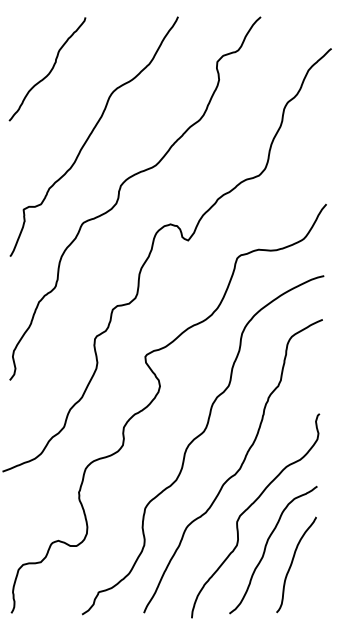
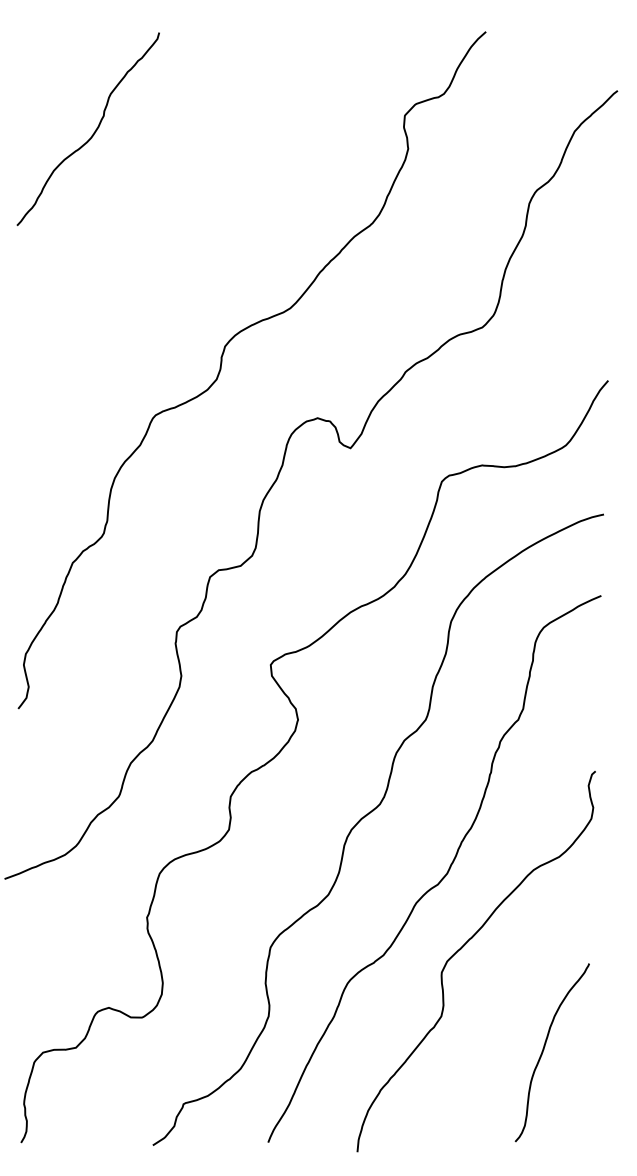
curve: (91, 134) -> (170, 250), removed
curve: (266, 547) -> (496, 1020), removed

